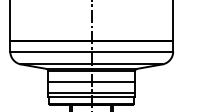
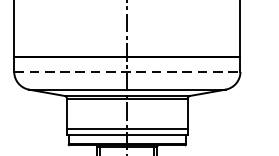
line: (92, 51) -> (128, 71), solid -> dashed
line: (91, 81) -> (127, 113), removed

